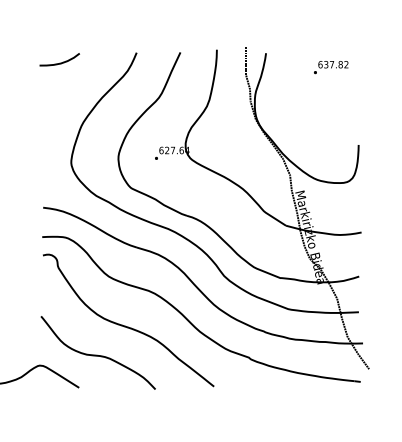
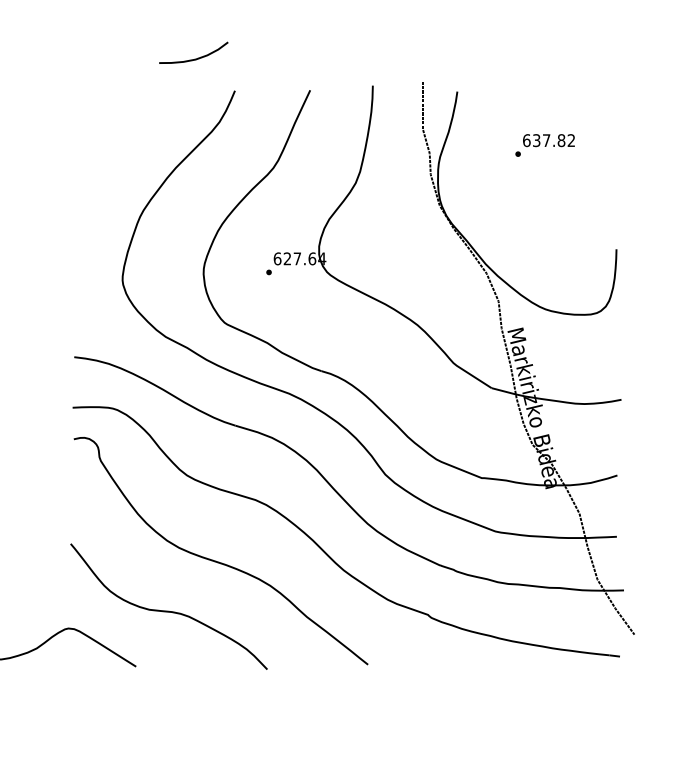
curve: (59, 62) -> (193, 57), moved
text: (331, 67) -> (545, 145), moved

